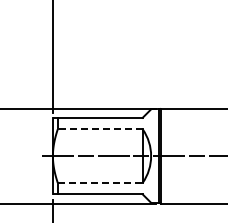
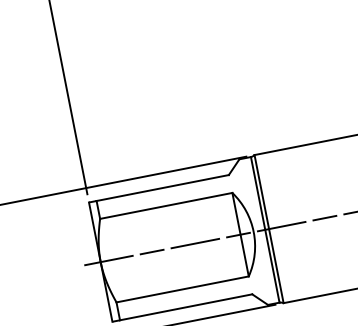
line: (99, 129) -> (165, 206), dashed -> solid
line: (100, 182) -> (182, 288), dashed -> solid

